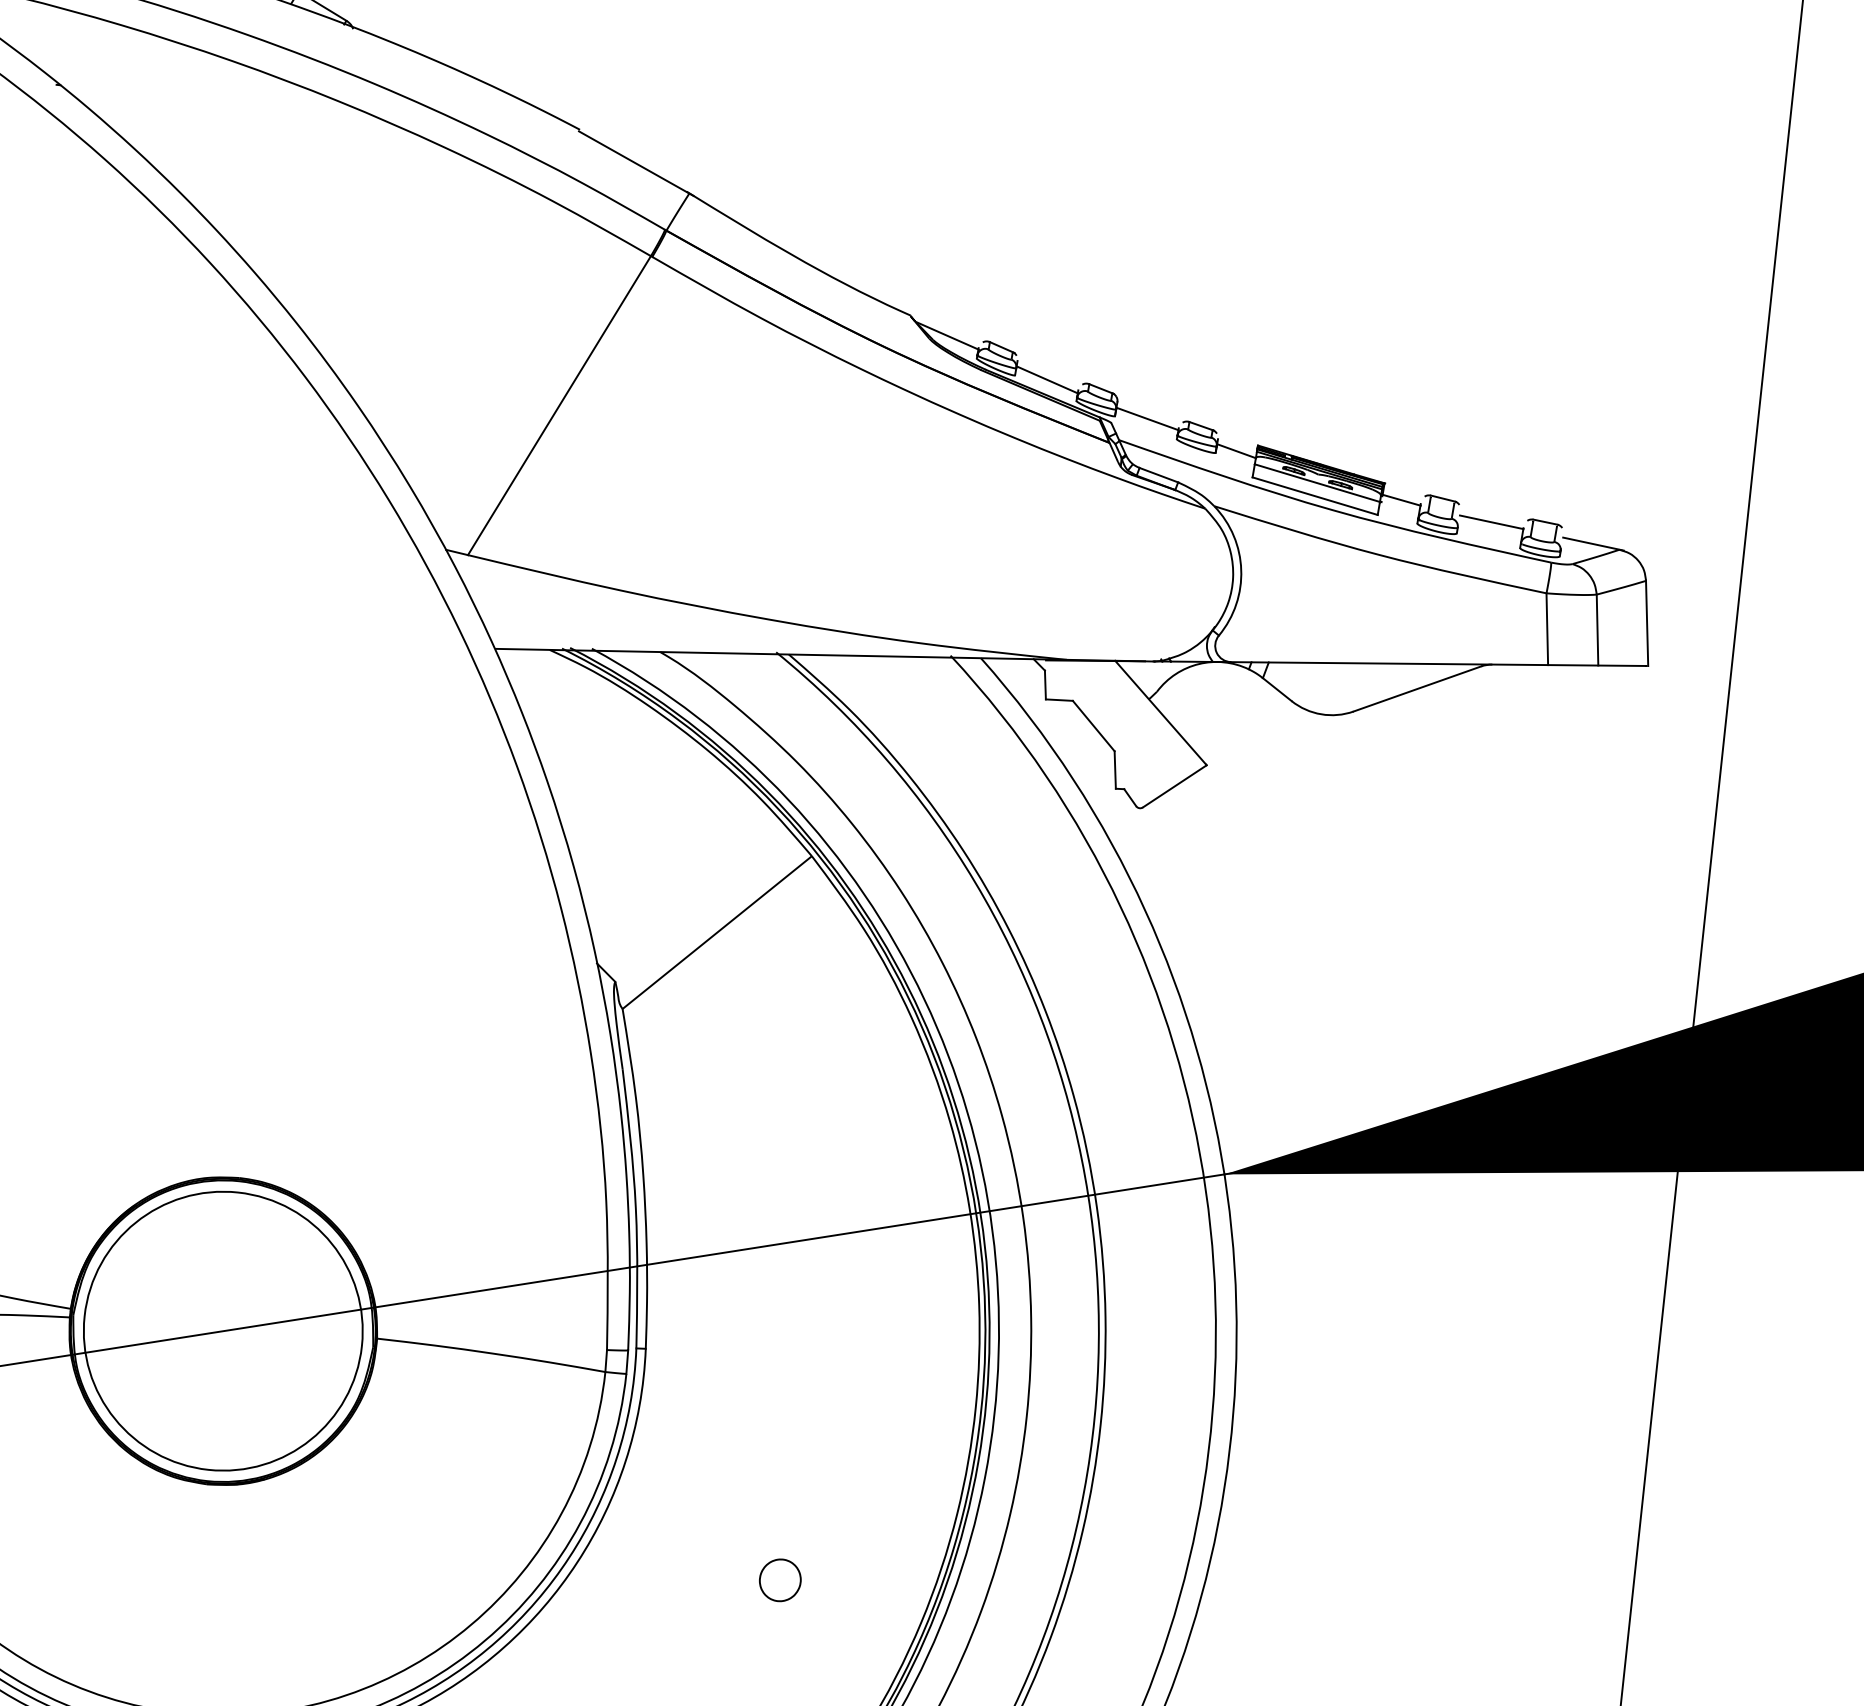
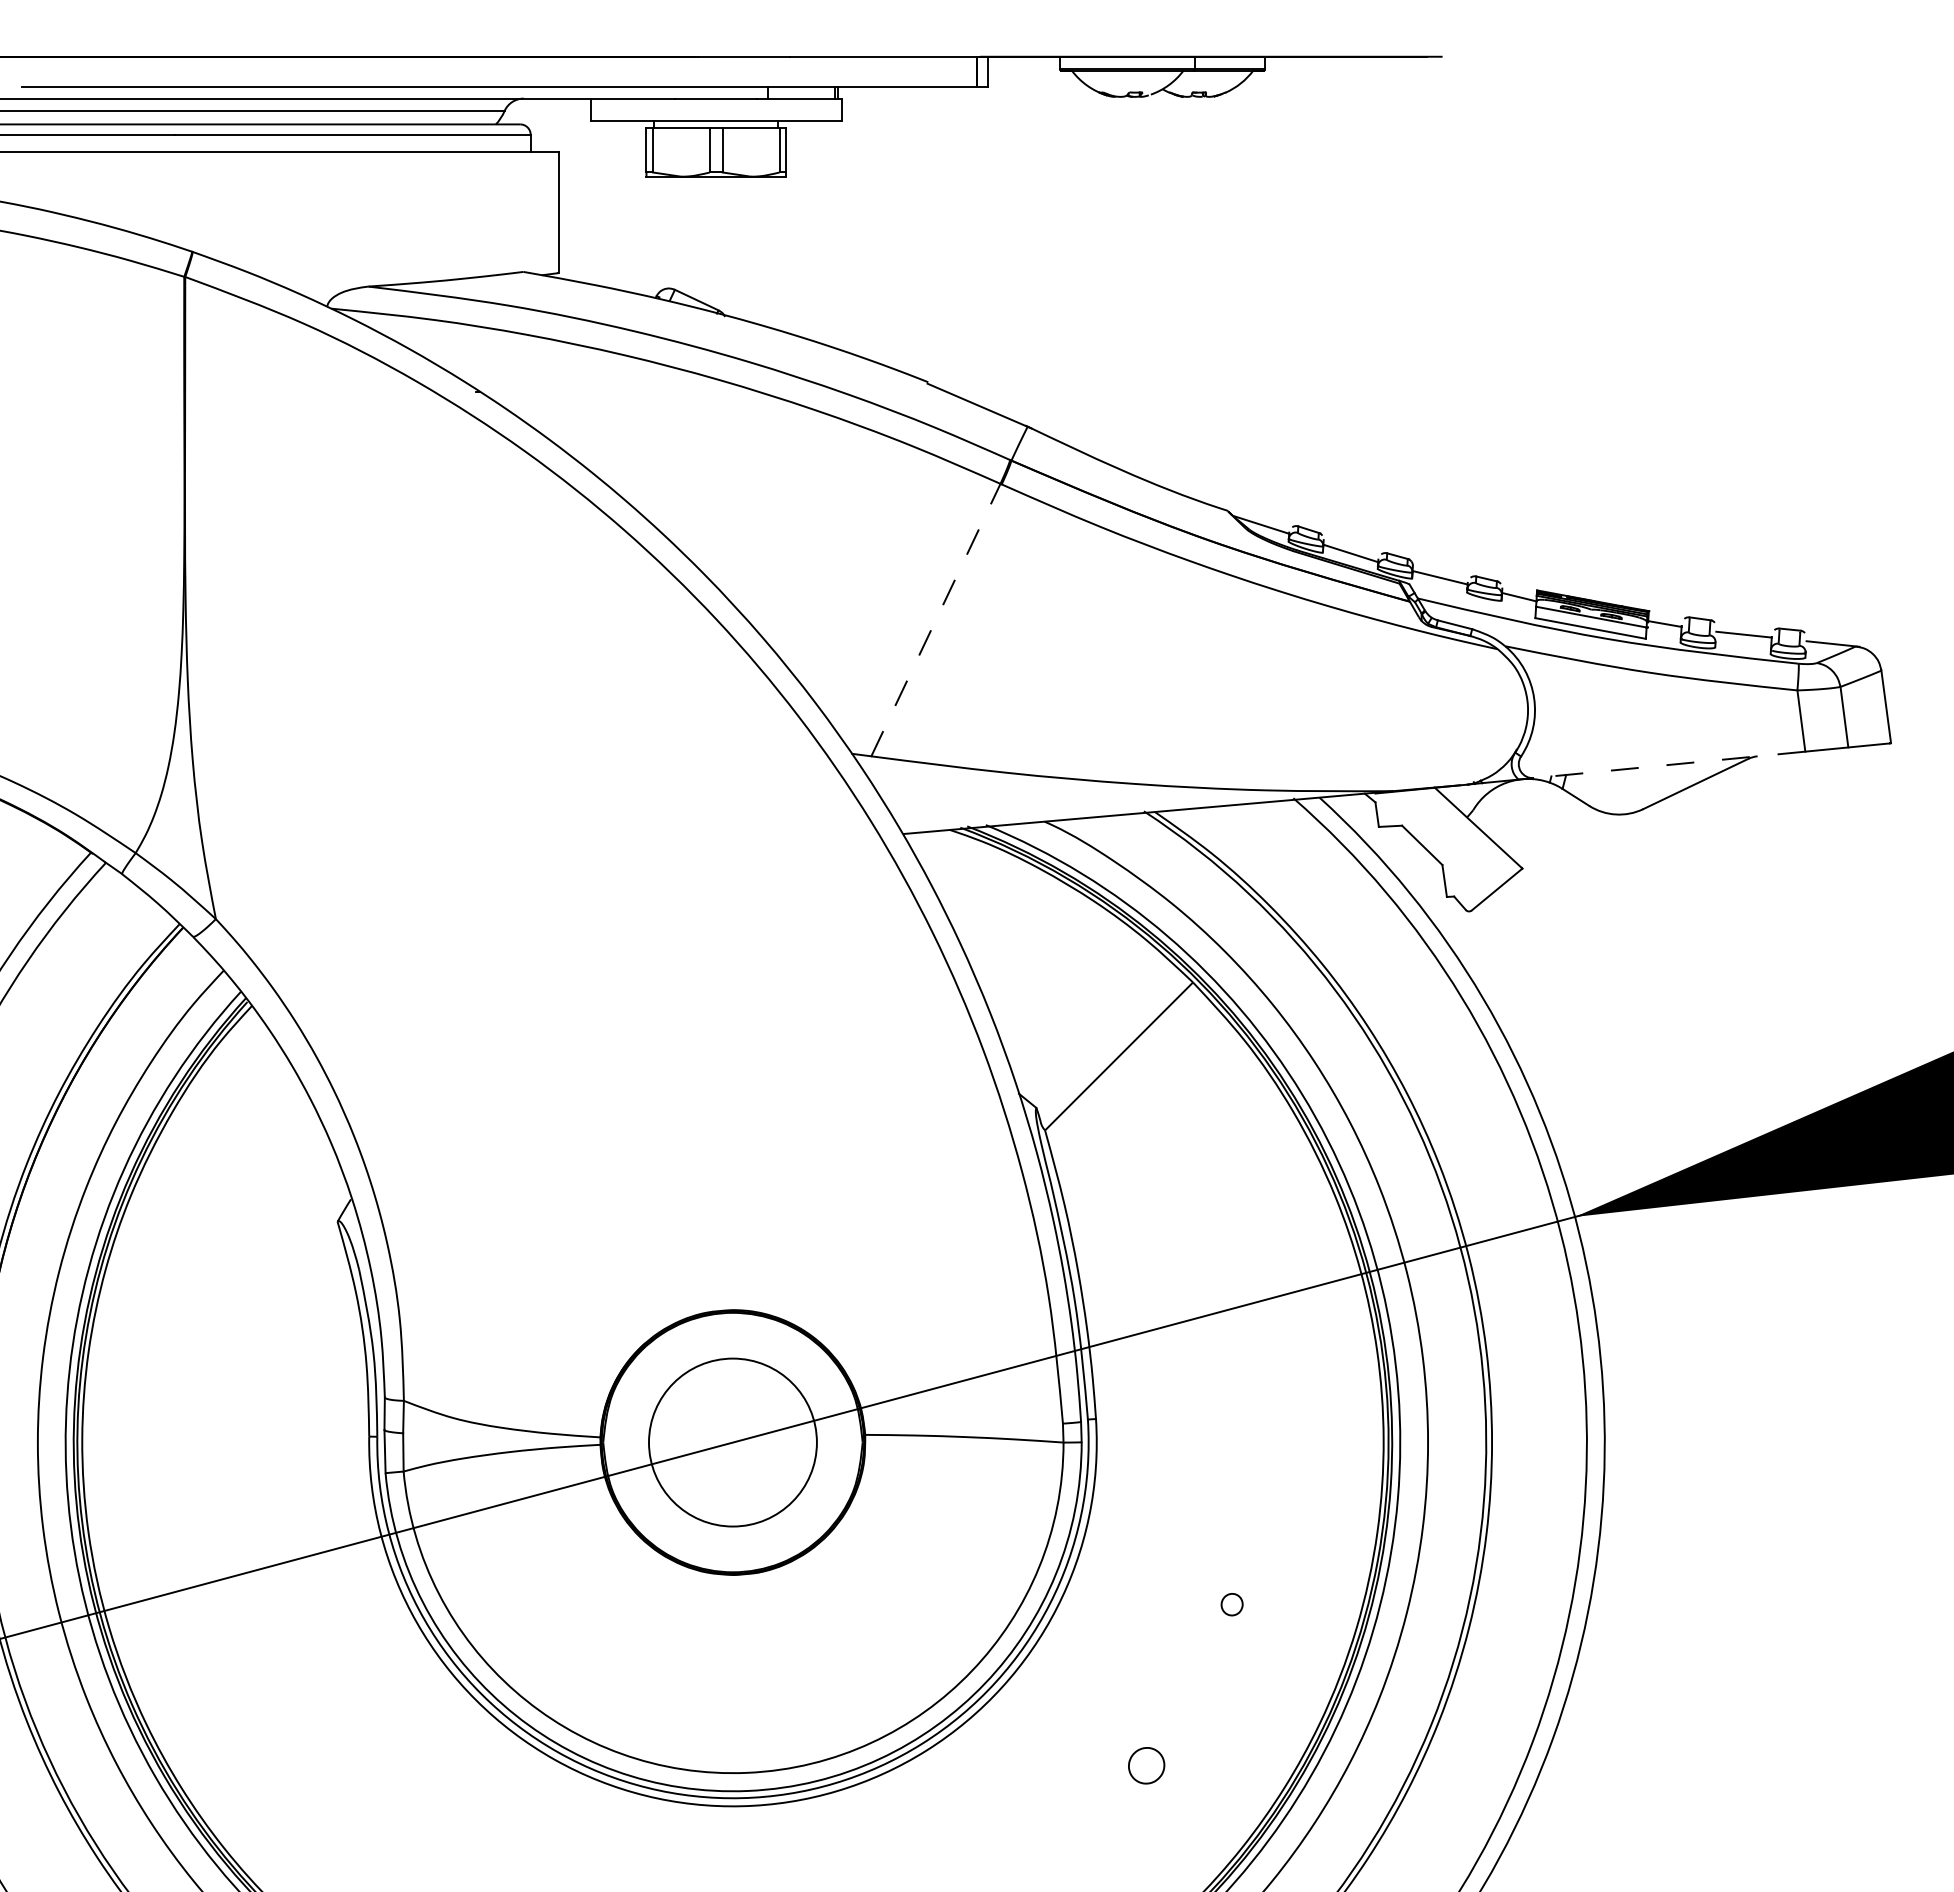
line: (558, 406) -> (935, 620), solid -> dashed
line: (1389, 663) -> (1669, 764), solid -> dashed
circle: (222, 1331) -> (732, 1442), size x0.7
part: (779, 1579) -> (1231, 1604), size x0.6

